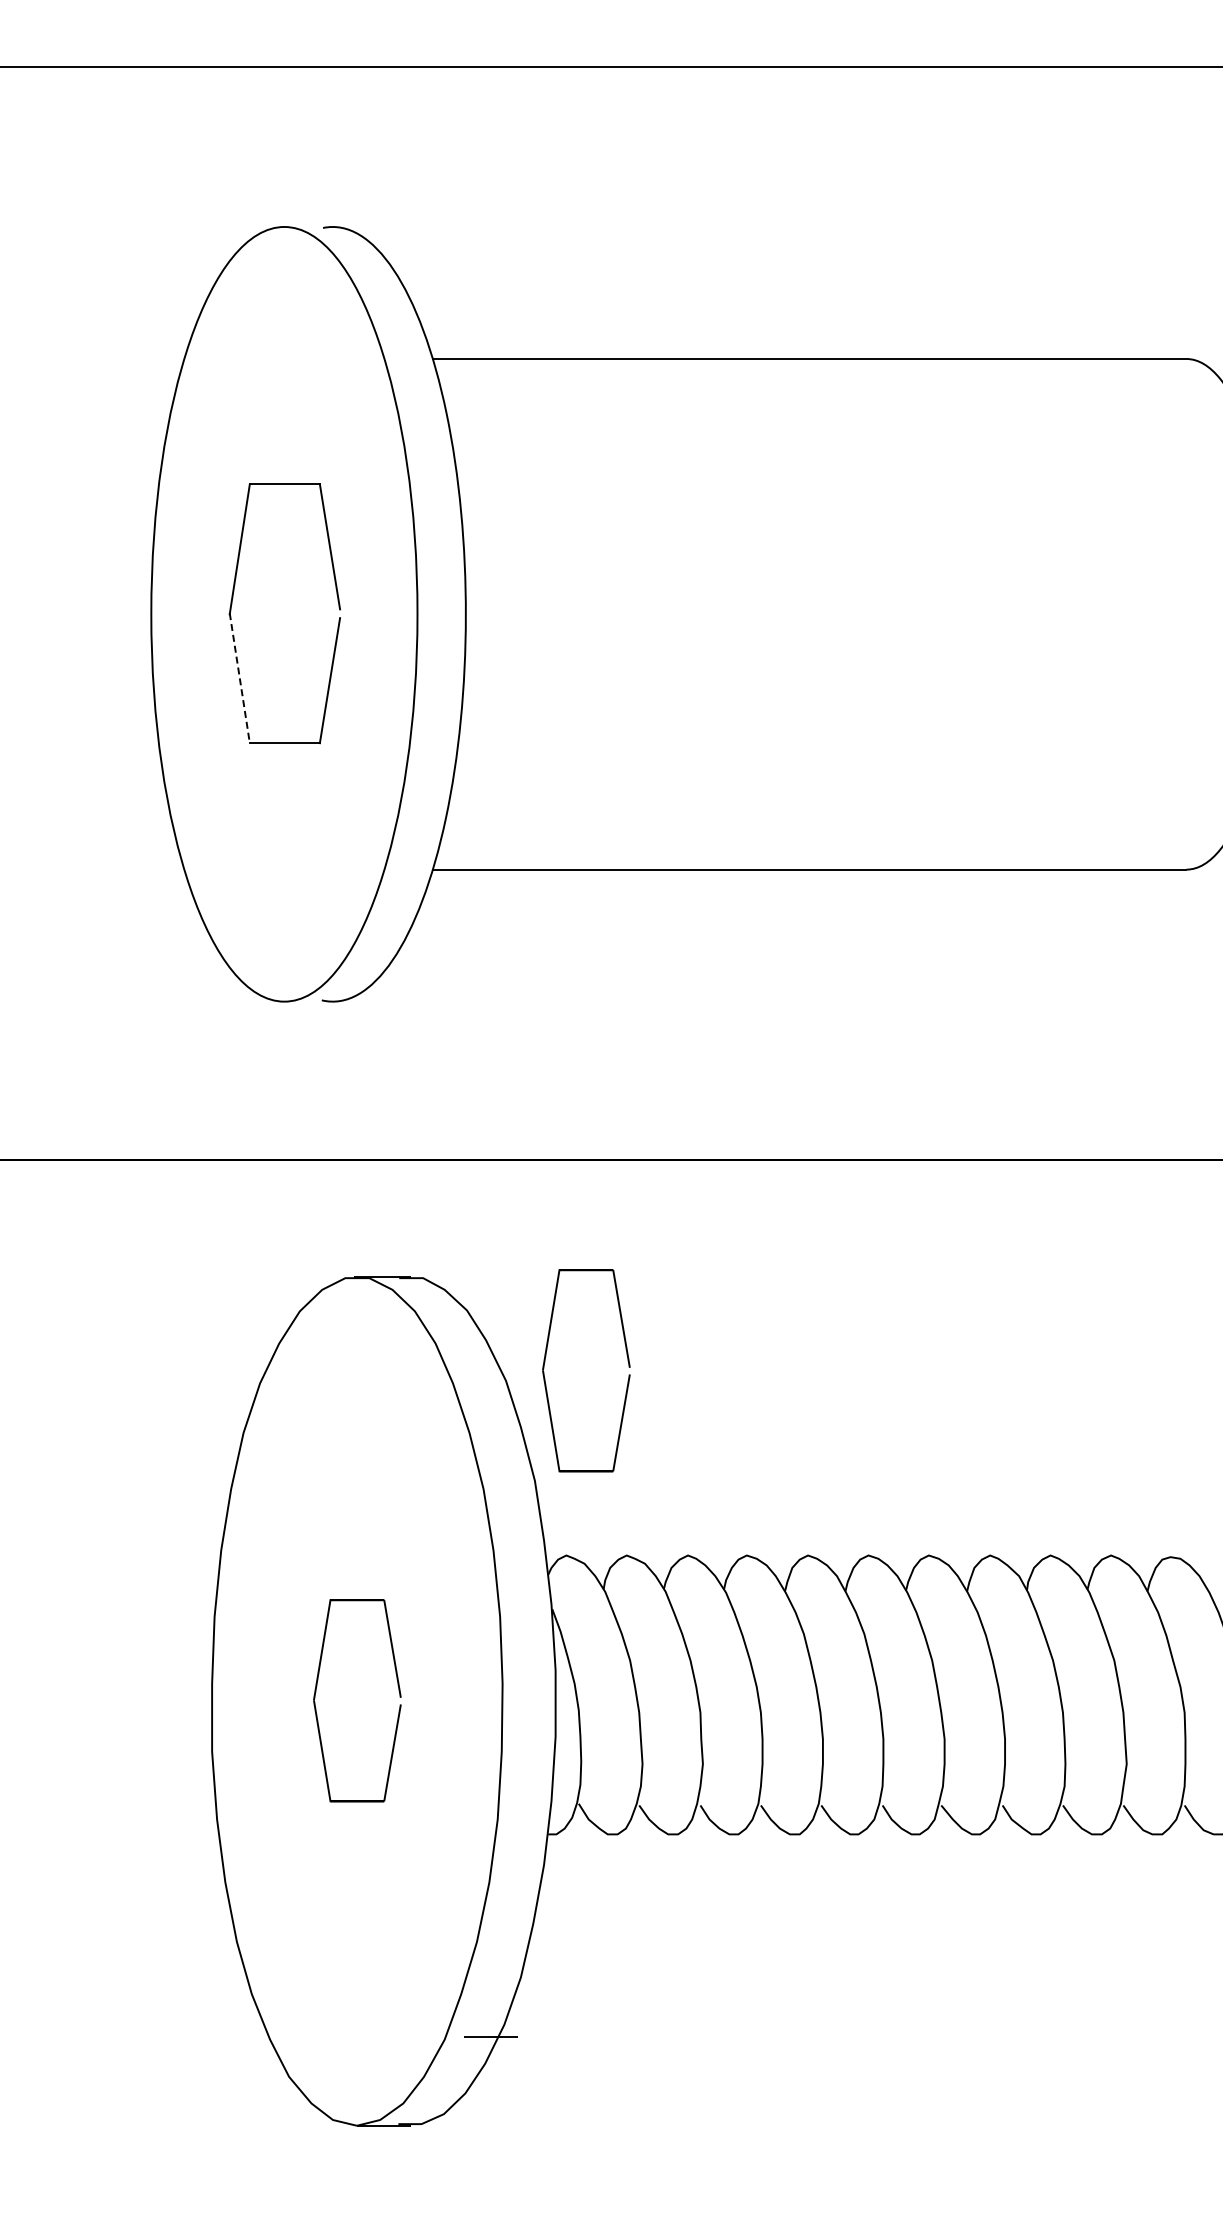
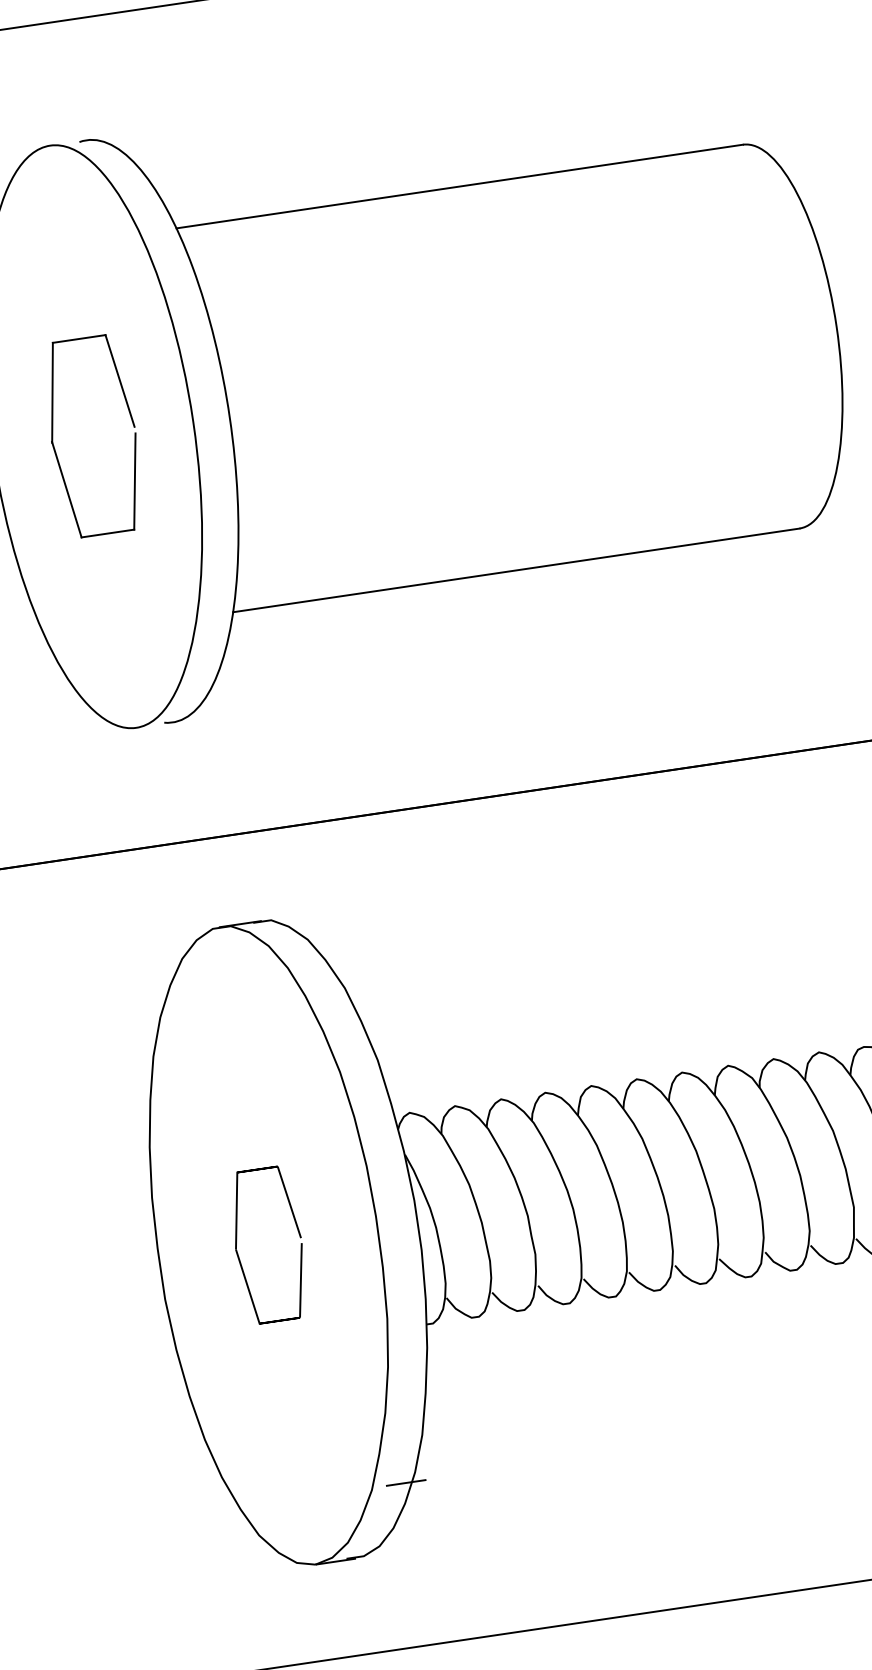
line: (239, 678) -> (66, 489), dashed -> solid
part: (545, 1362) -> (372, 970), removed

